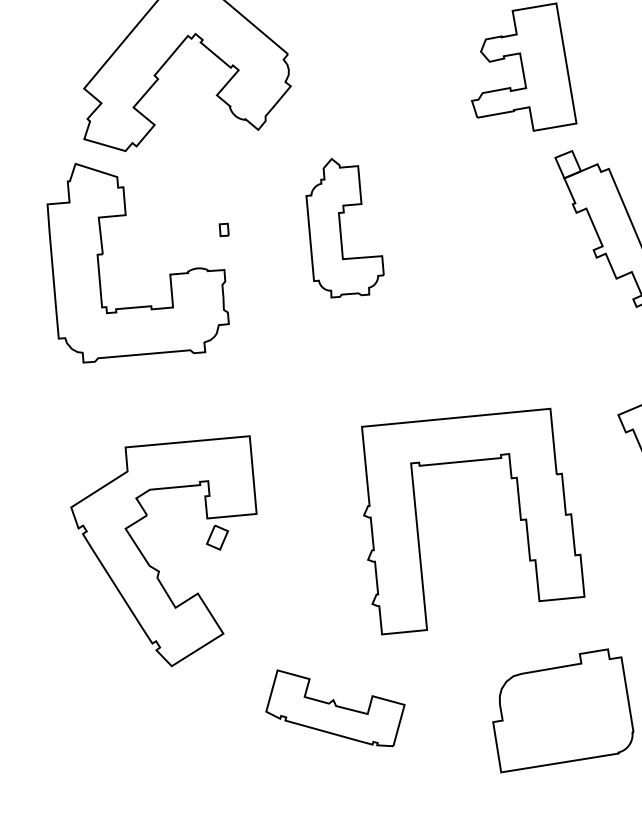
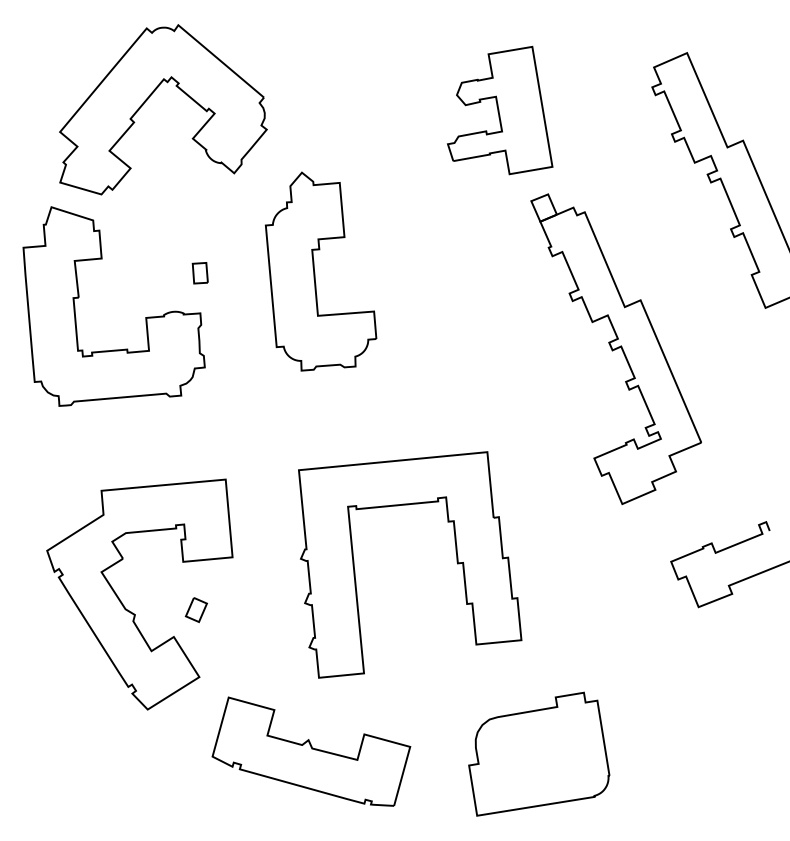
part: (344, 228) -> (320, 271), size x1.43
part: (223, 230) -> (199, 273), size x1.67
part: (519, 519) -> (456, 562), moved
part: (216, 538) -> (195, 610), moved
part: (335, 708) -> (311, 751), size x1.43

